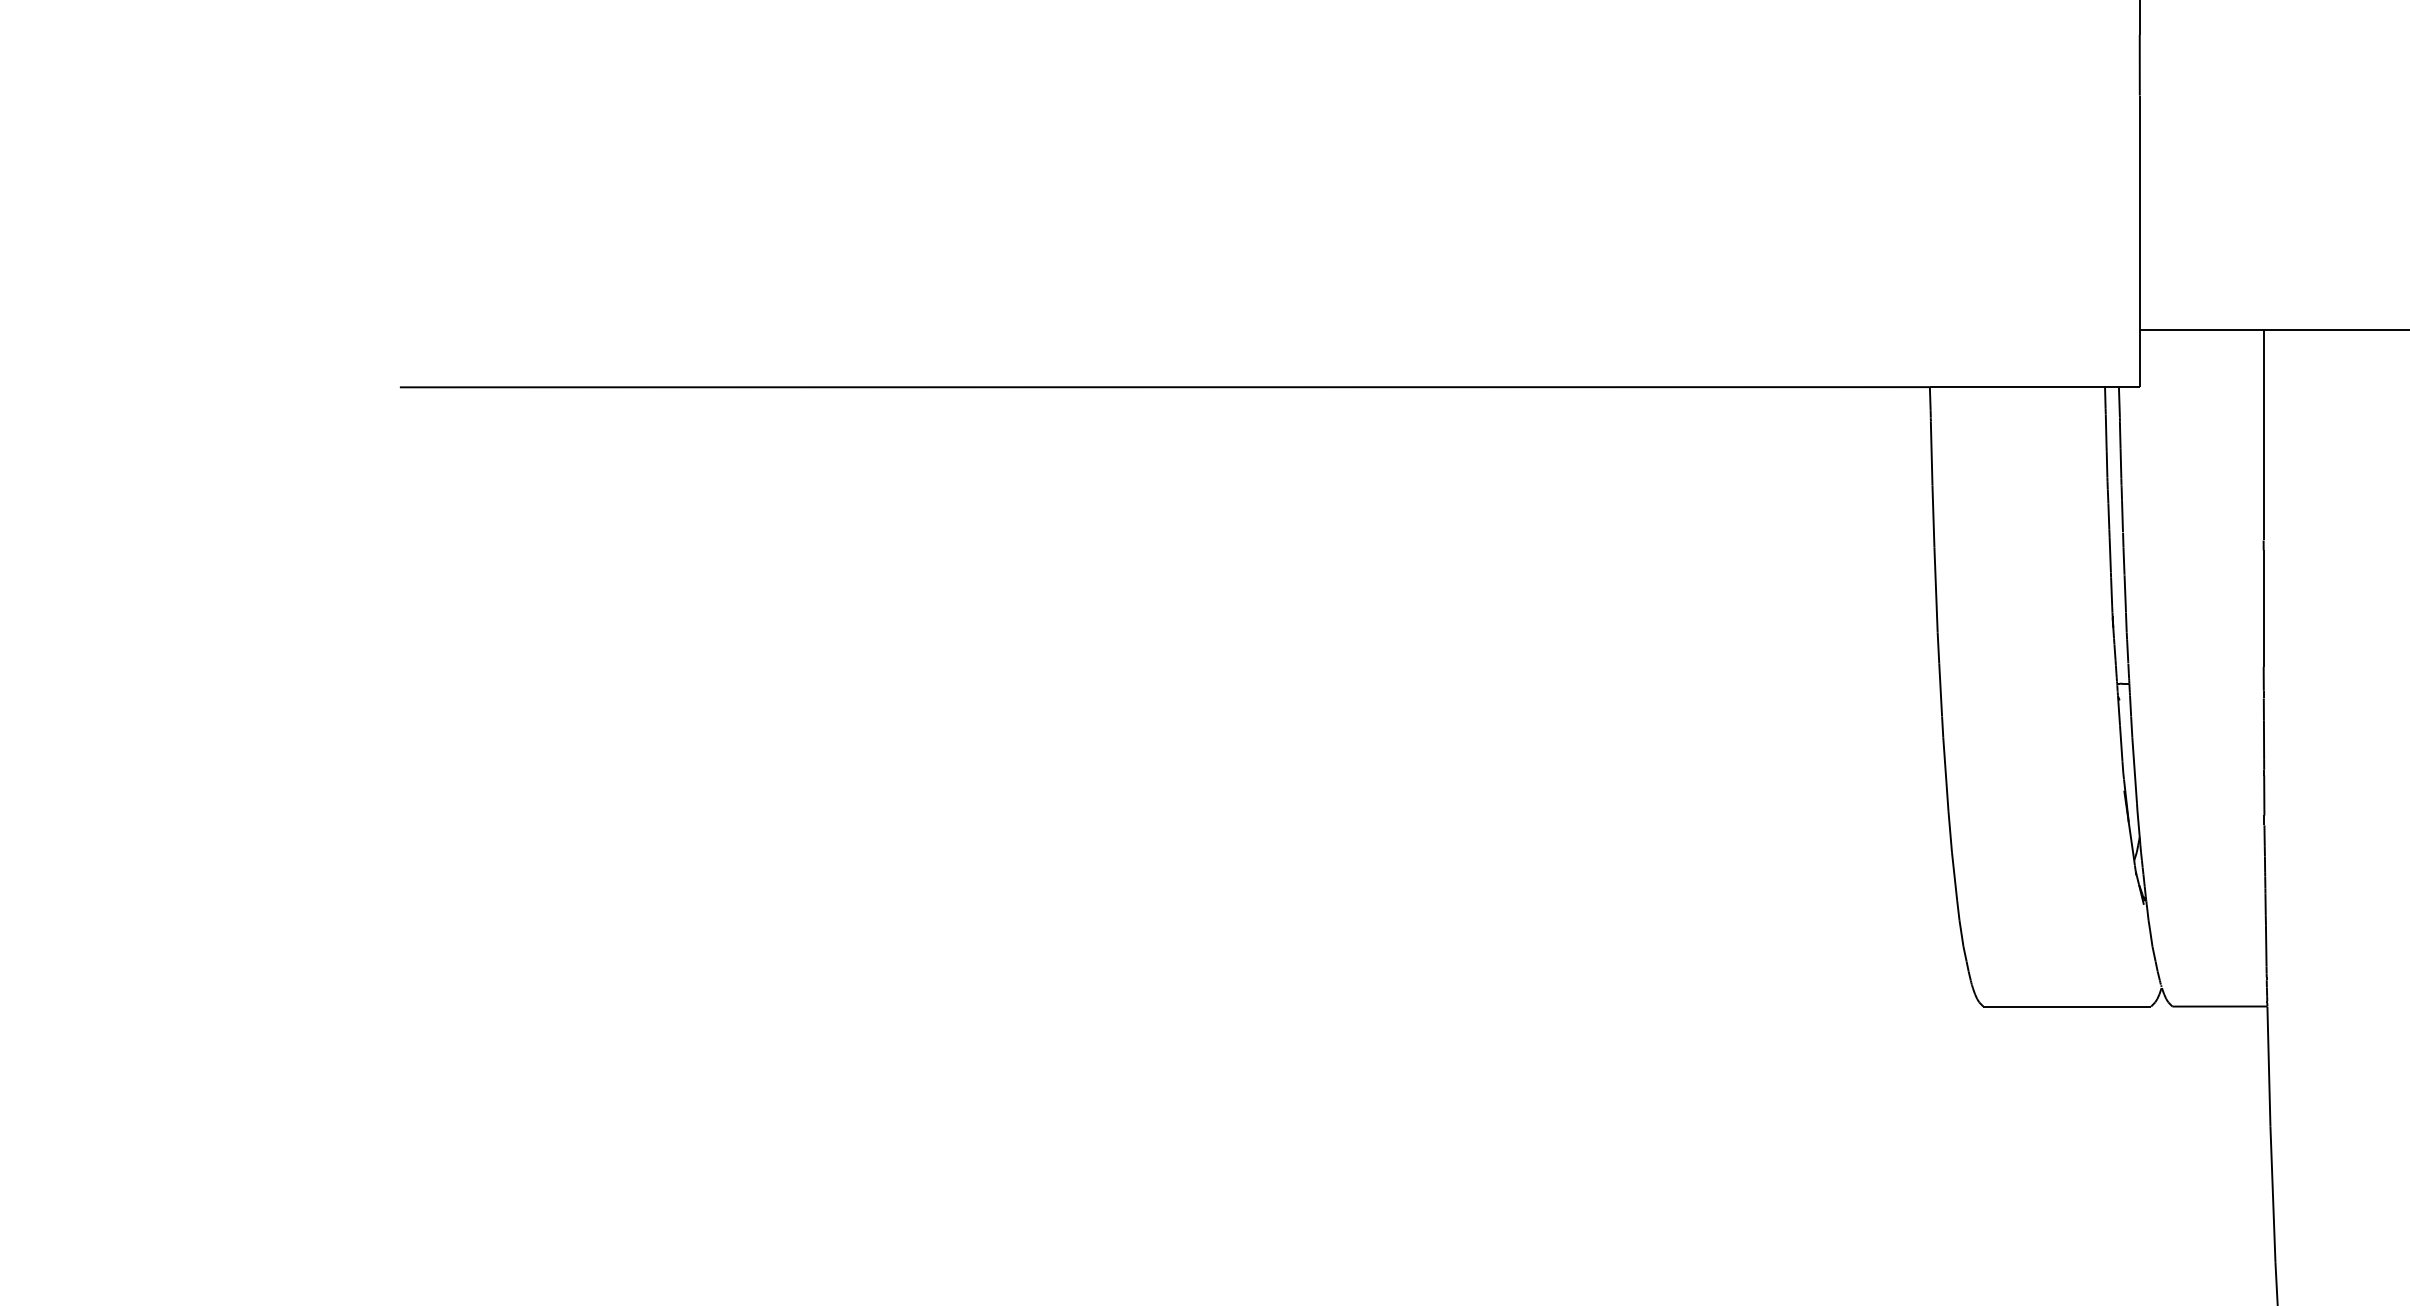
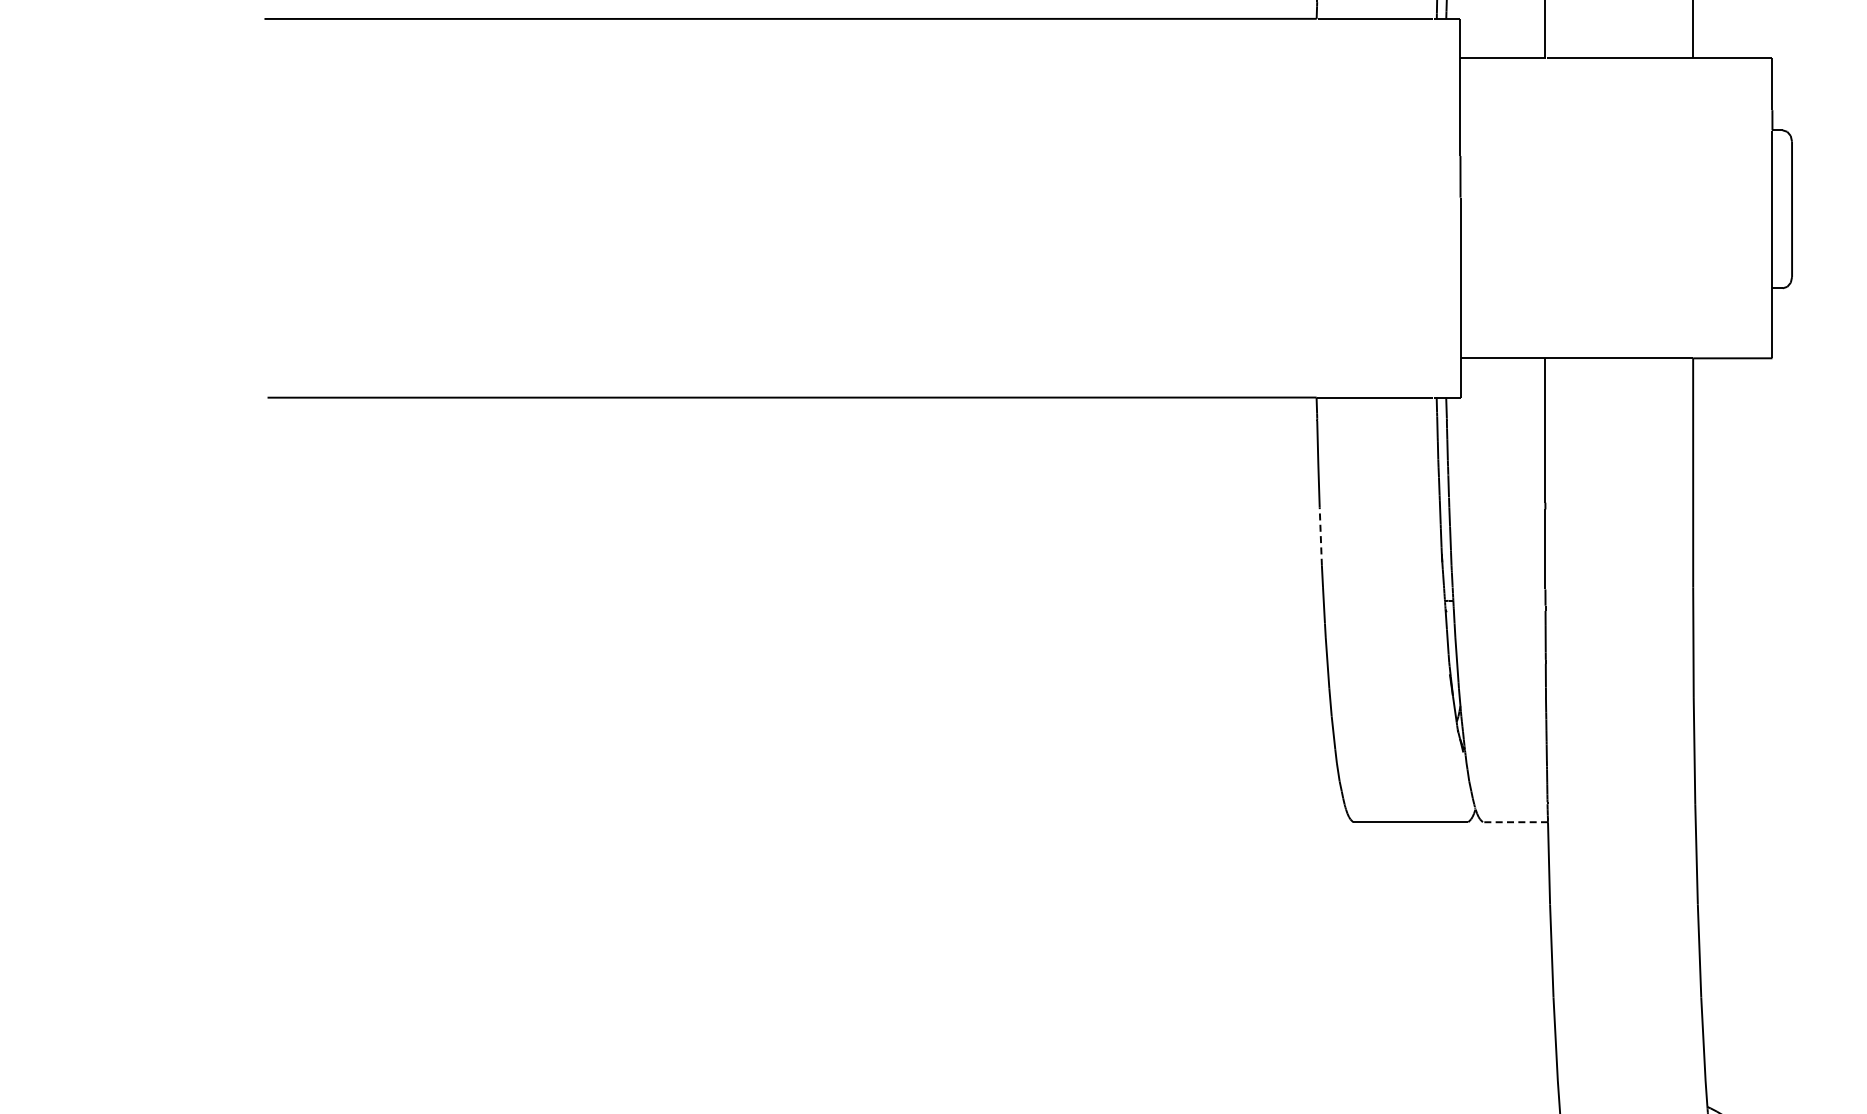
line: (1935, 589) -> (1320, 536), solid -> dashed
line: (2219, 1006) -> (1515, 822), solid -> dashed

